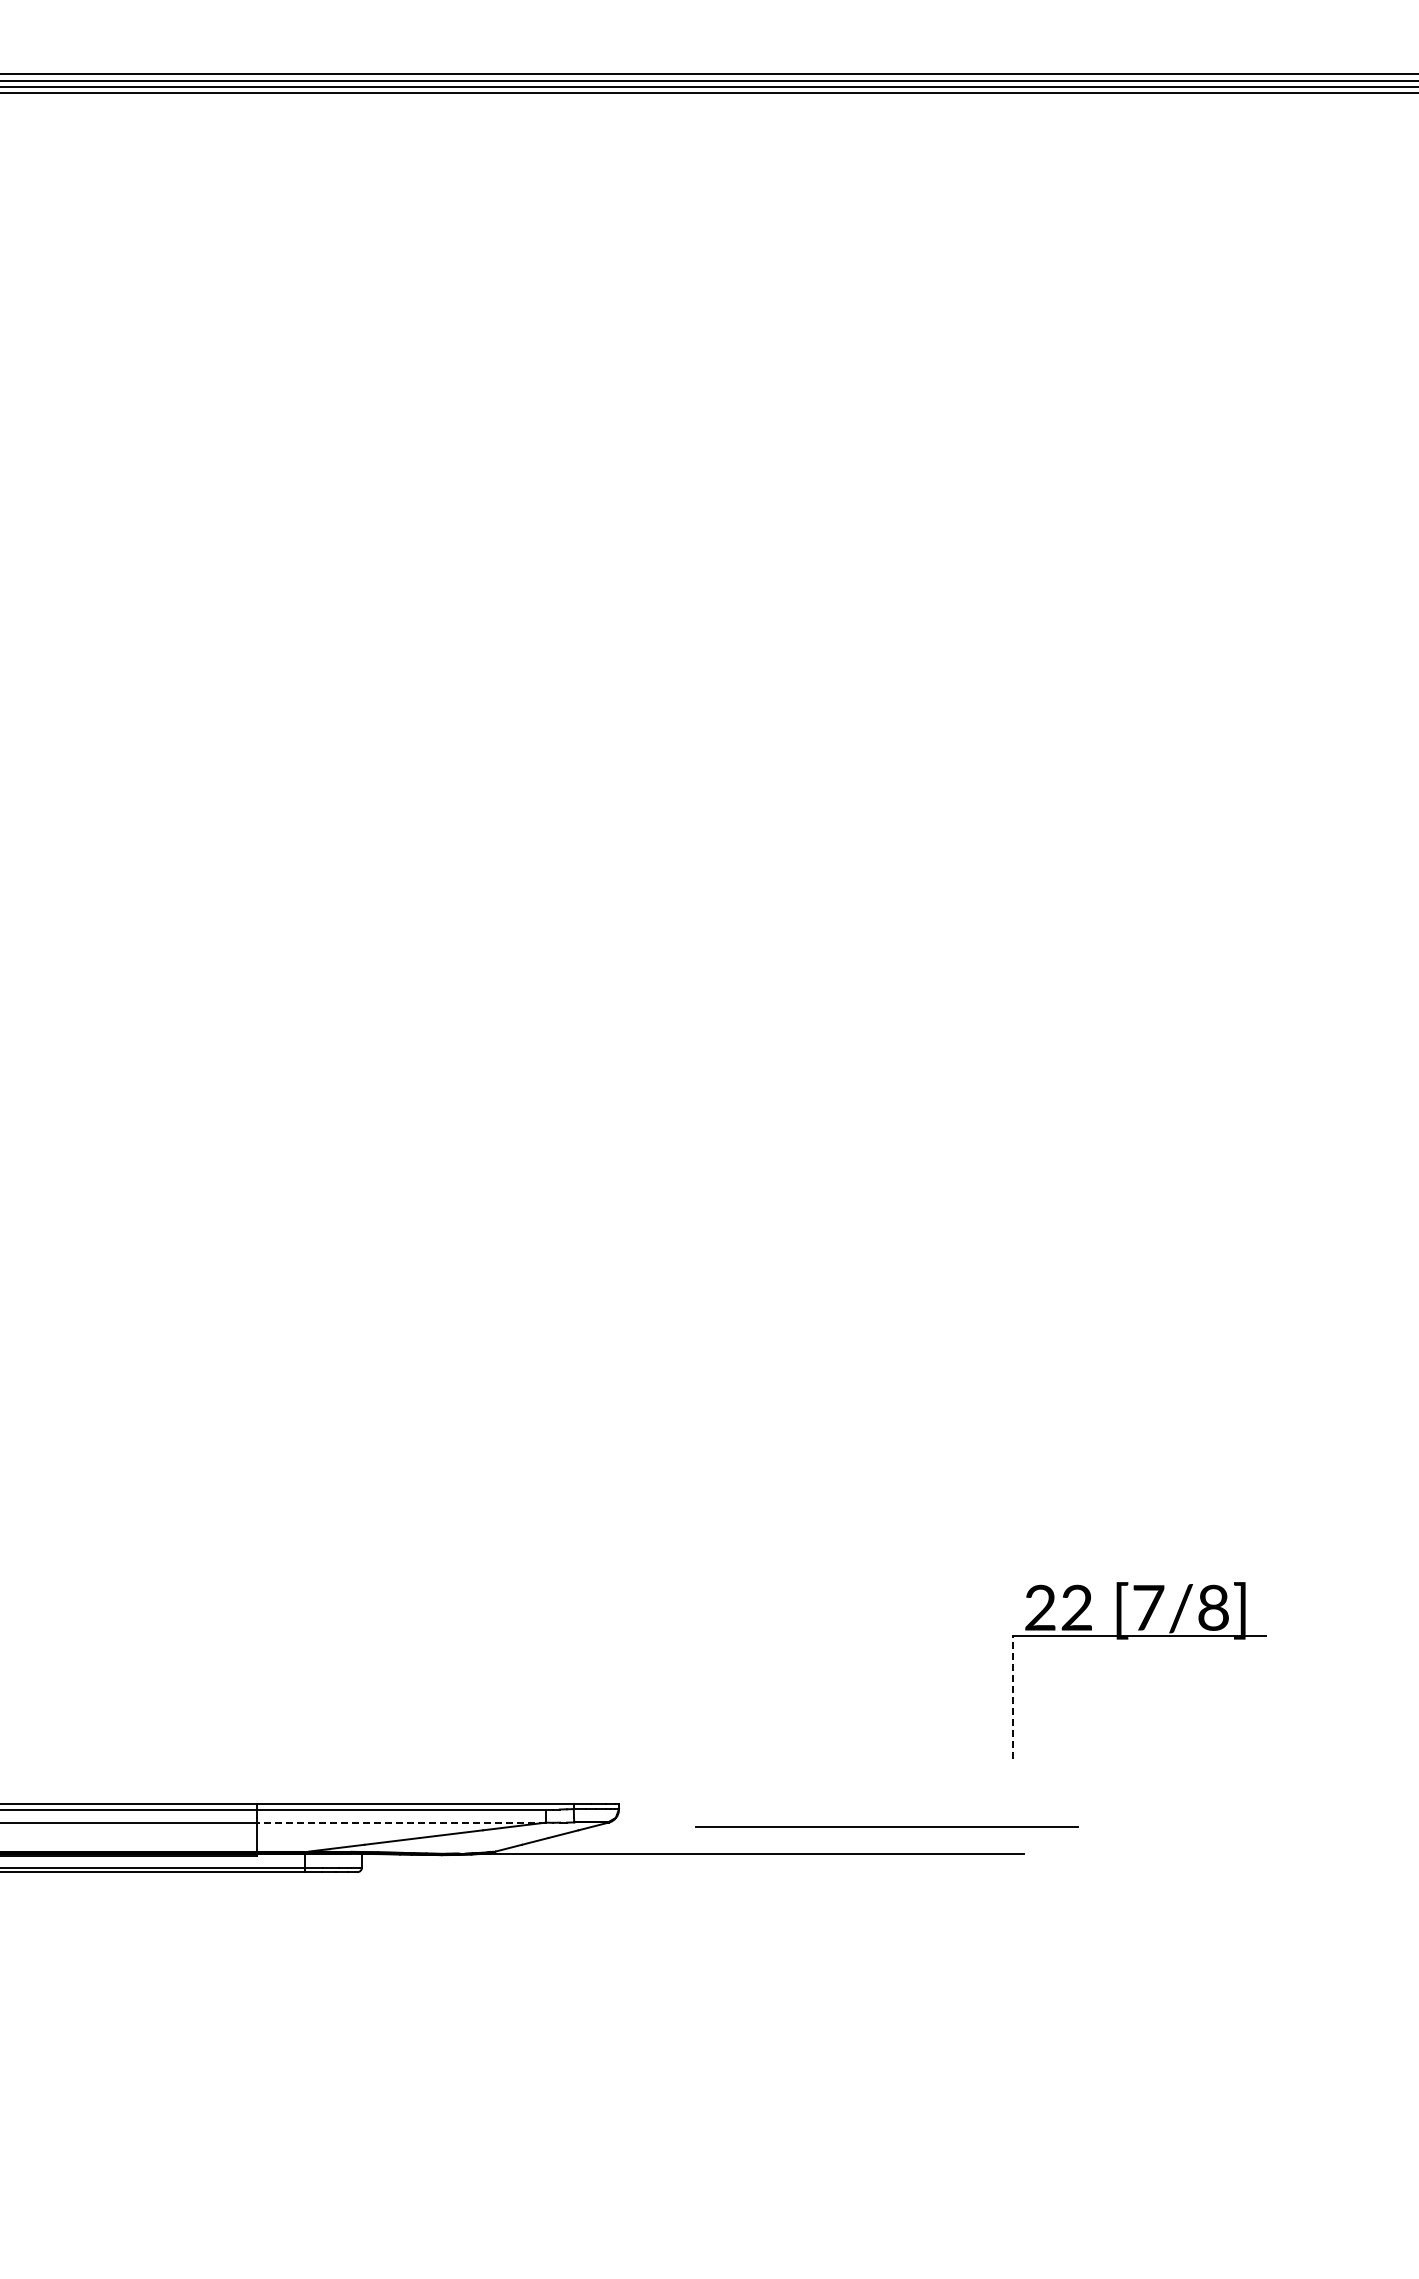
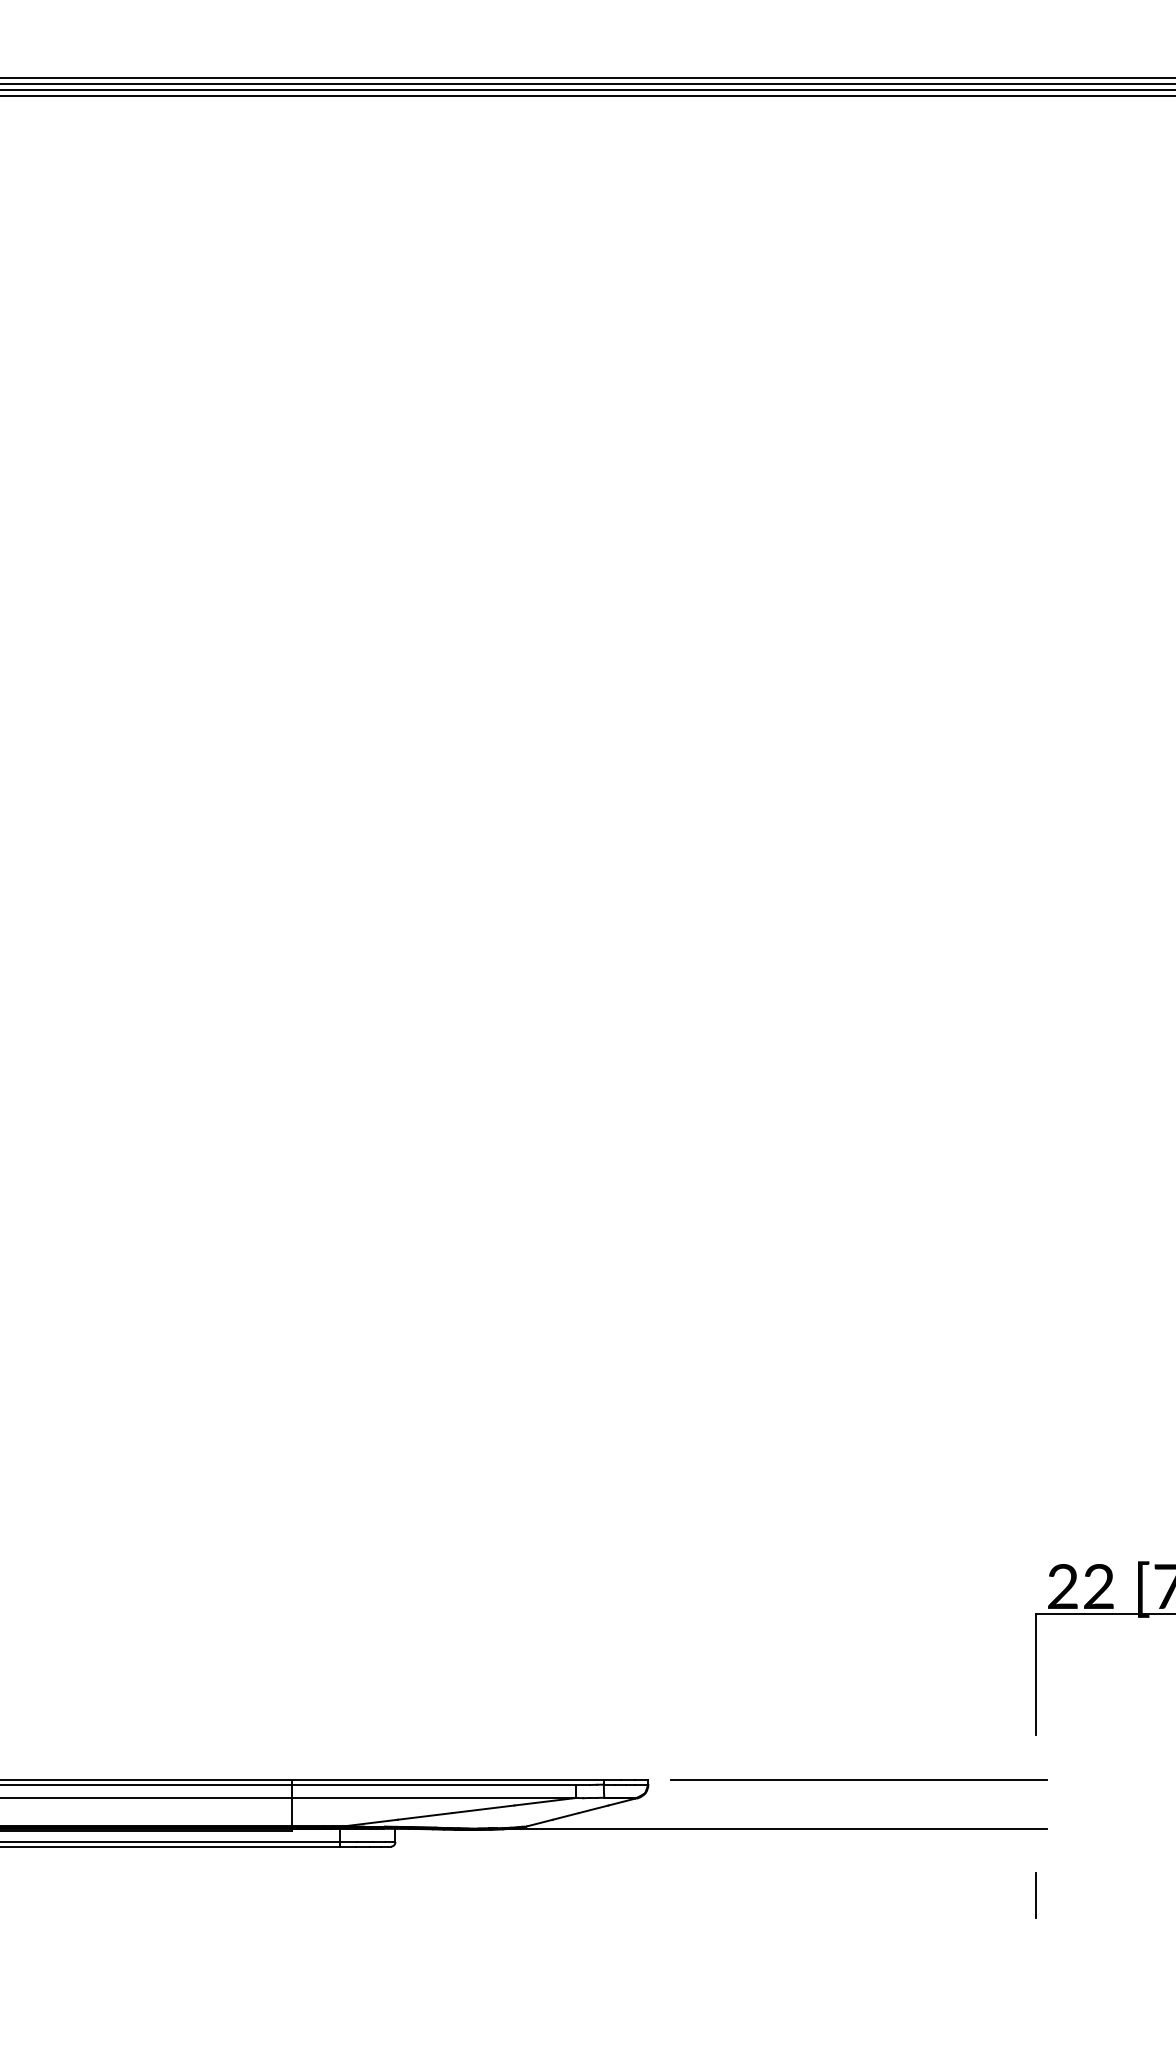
line: (1012, 1697) -> (1035, 1674), dashed -> solid
line: (401, 1822) -> (434, 1797), dashed -> solid
line: (886, 1826) -> (858, 1779), moved
line: (1012, 1921) -> (1035, 1895), added

